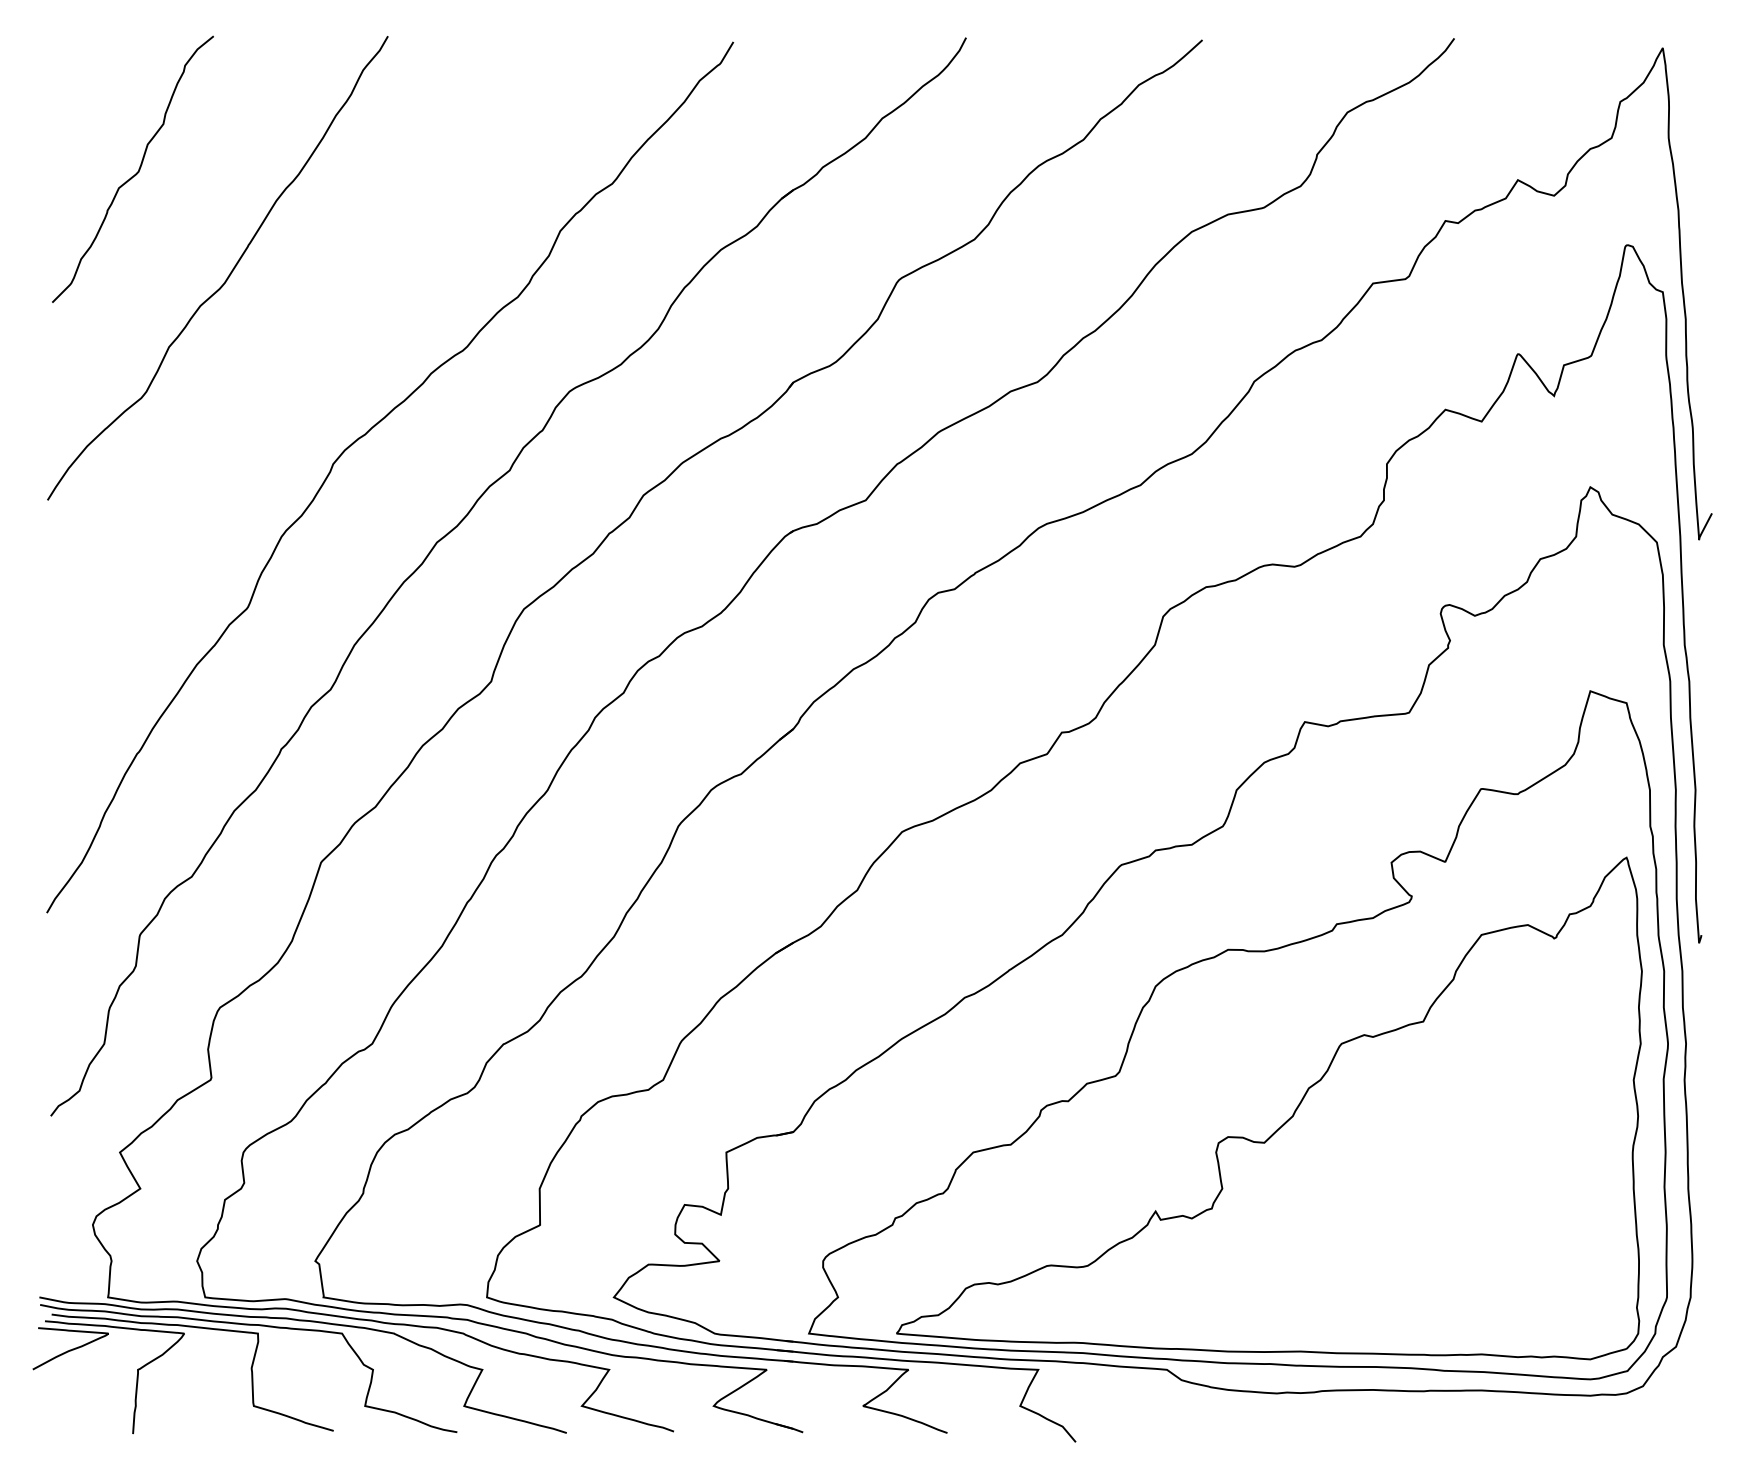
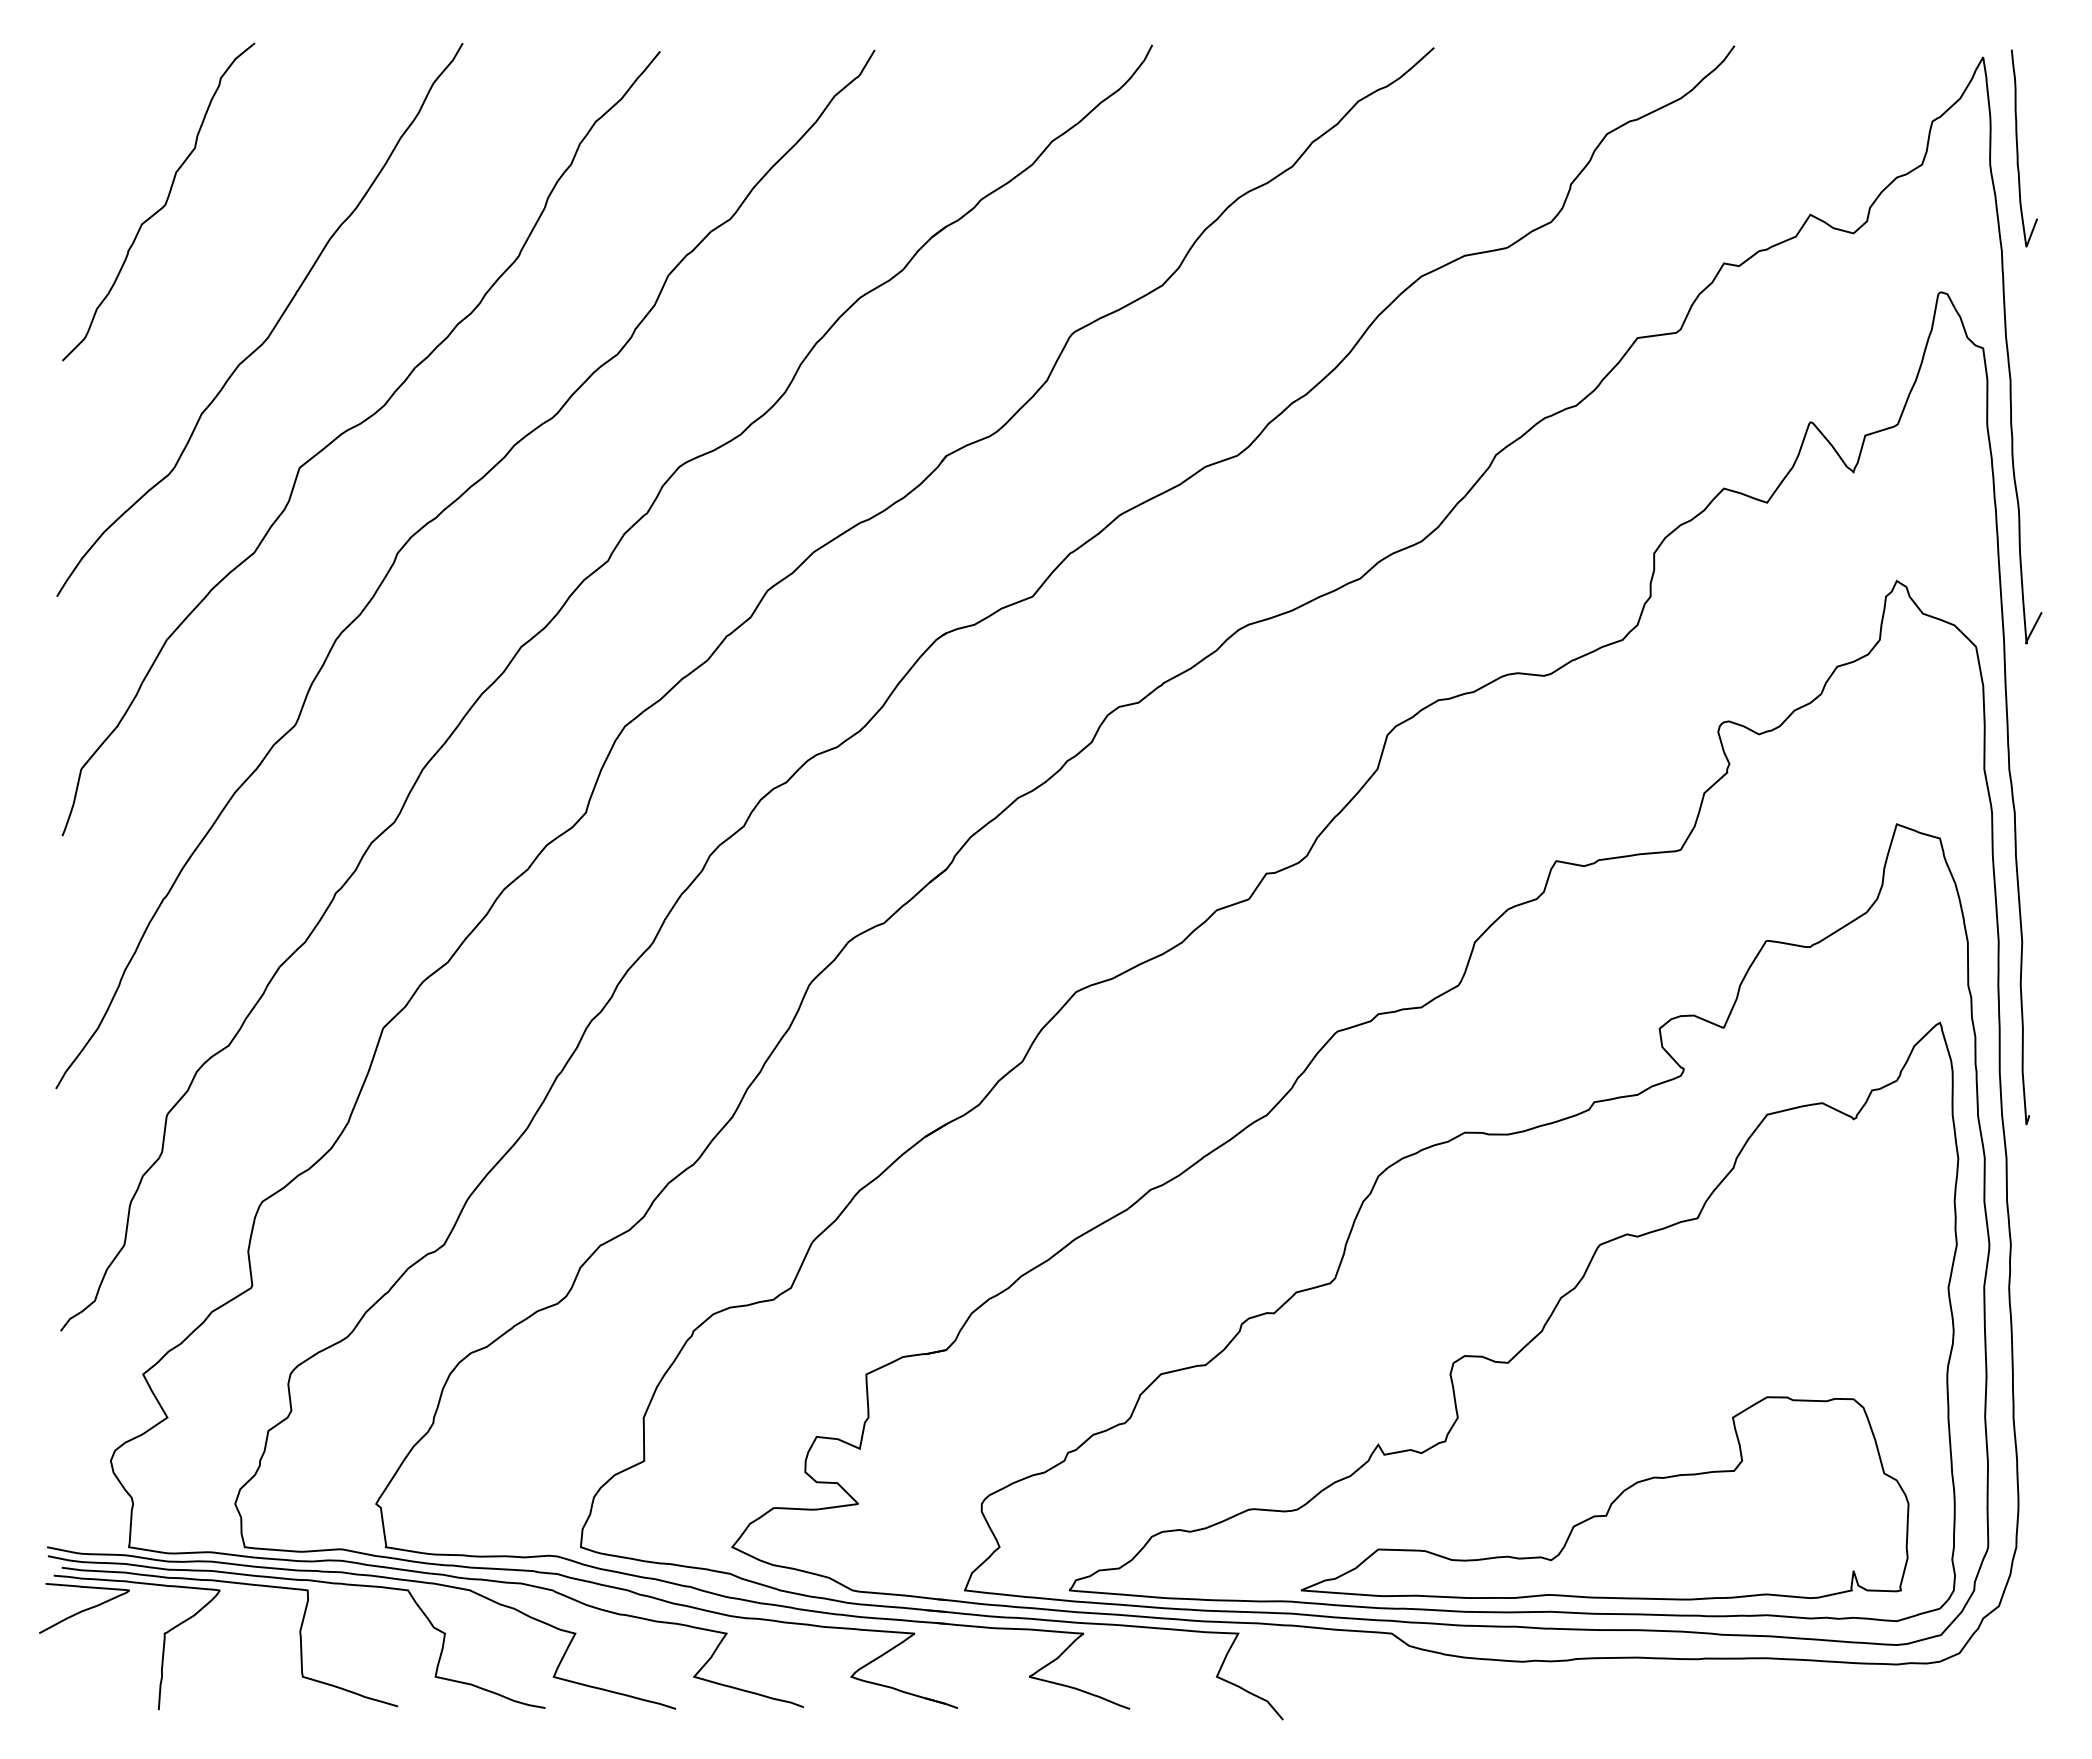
curve: (1692, 124) -> (2018, 148), added
curve: (296, 359) -> (353, 428), added
part: (1350, 1260) -> (1610, 1503), added

